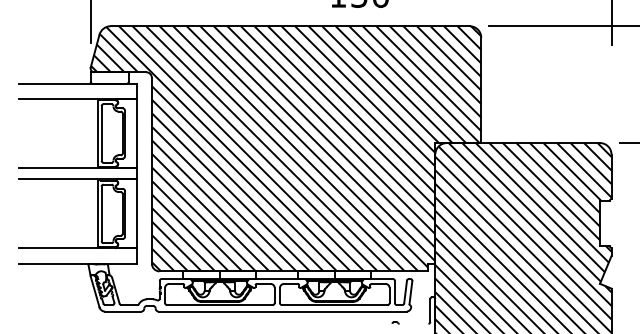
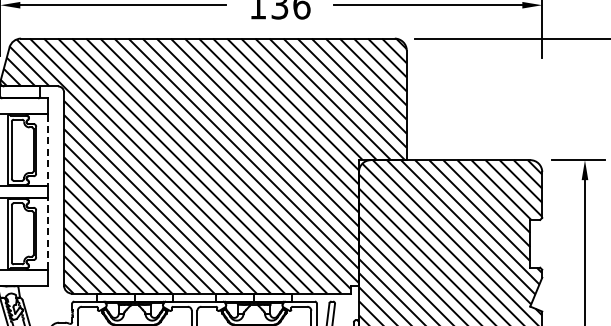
line: (136, 134) -> (48, 151), solid -> dashed
line: (136, 213) -> (48, 233), solid -> dashed

